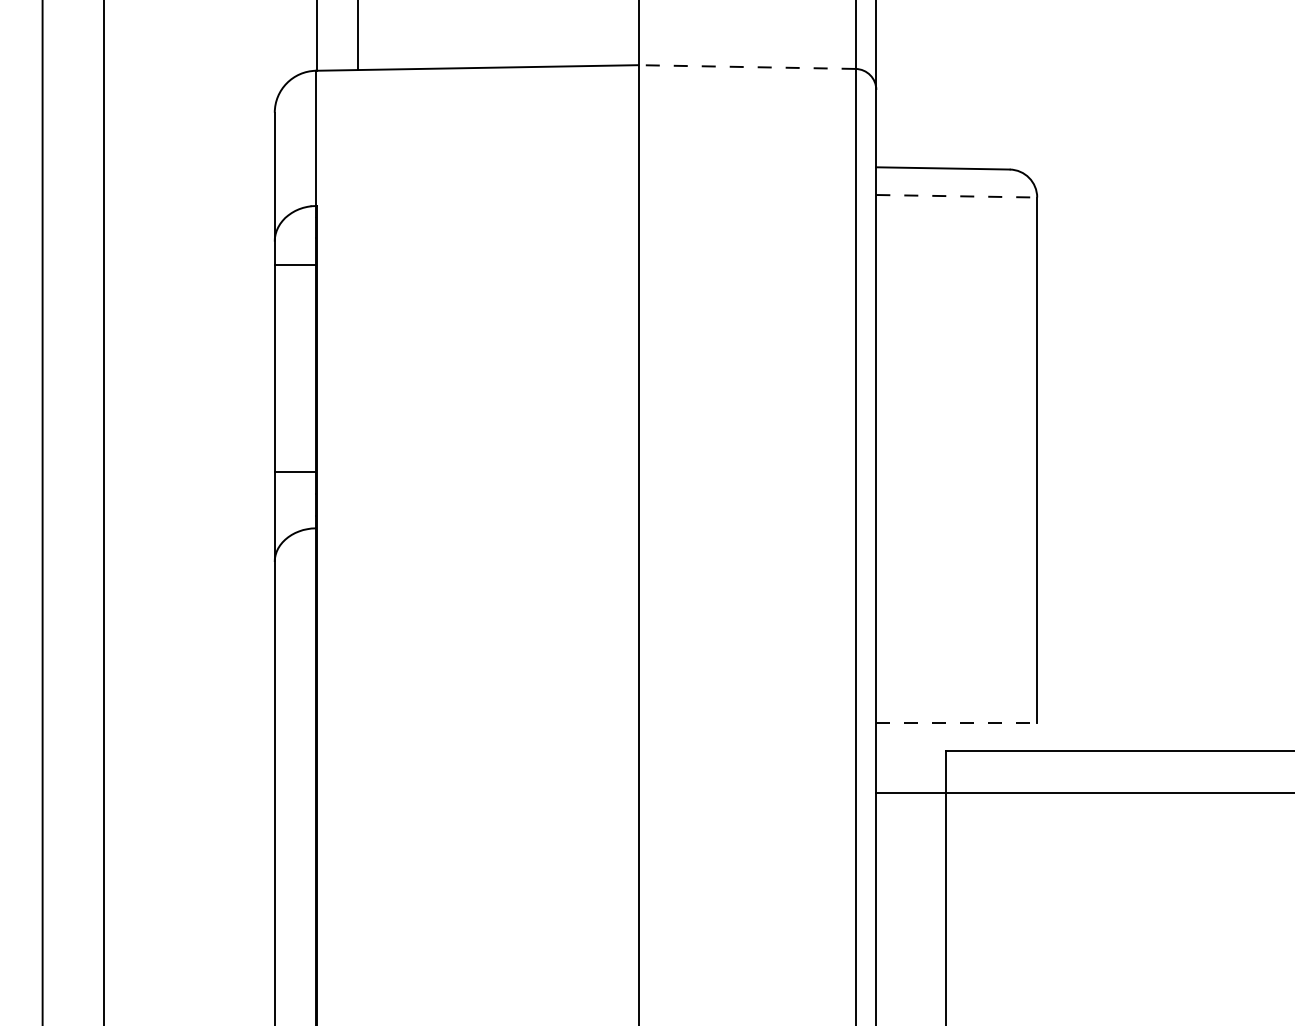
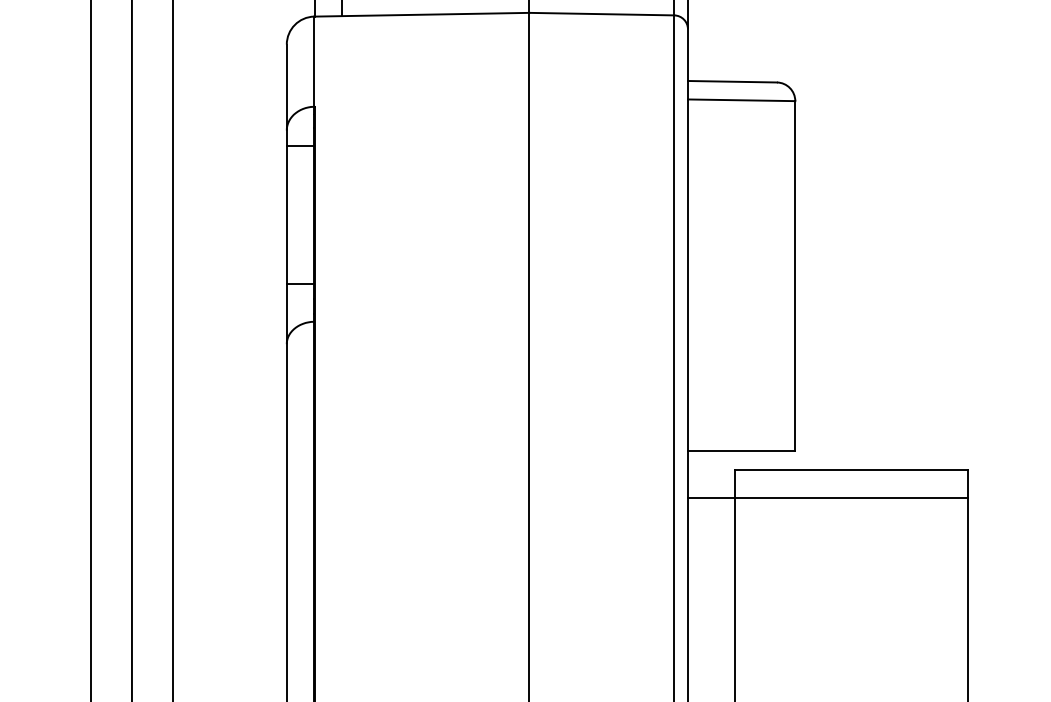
line: (746, 67) -> (601, 14), dashed -> solid
line: (956, 196) -> (741, 100), dashed -> solid
line: (956, 722) -> (741, 451), dashed -> solid

